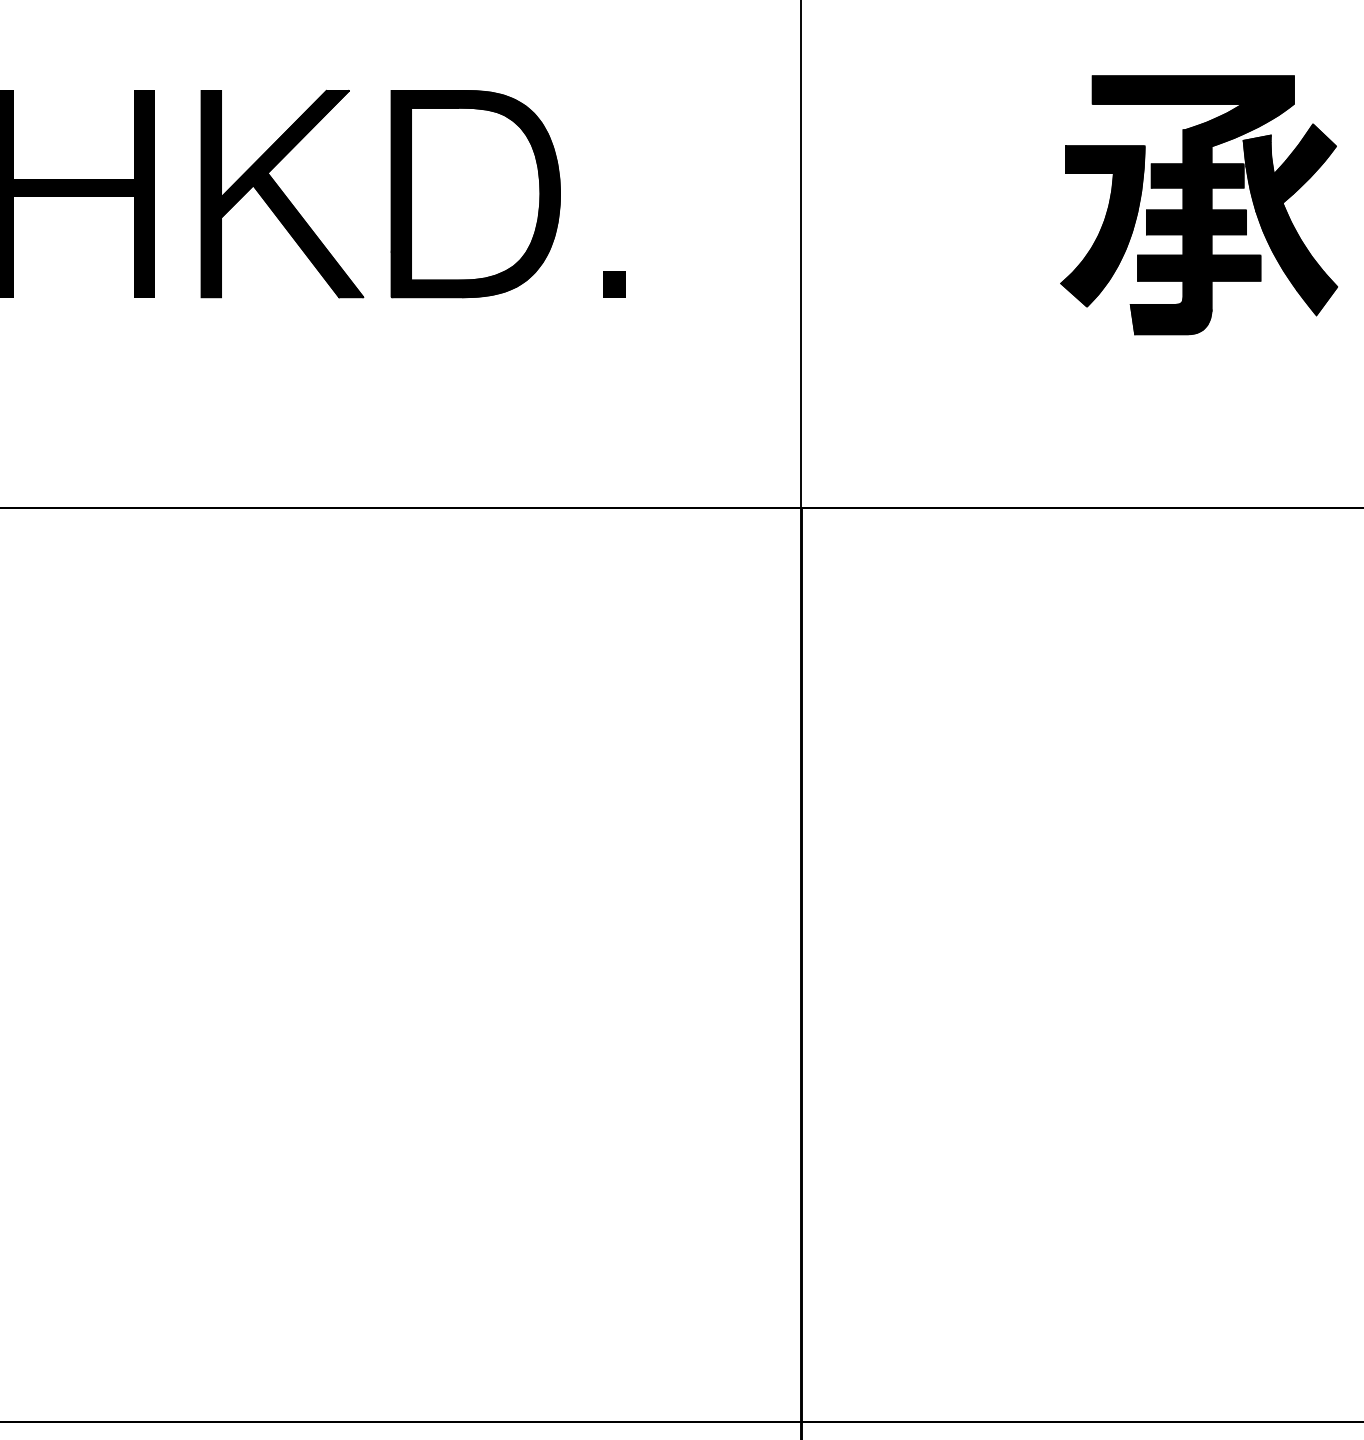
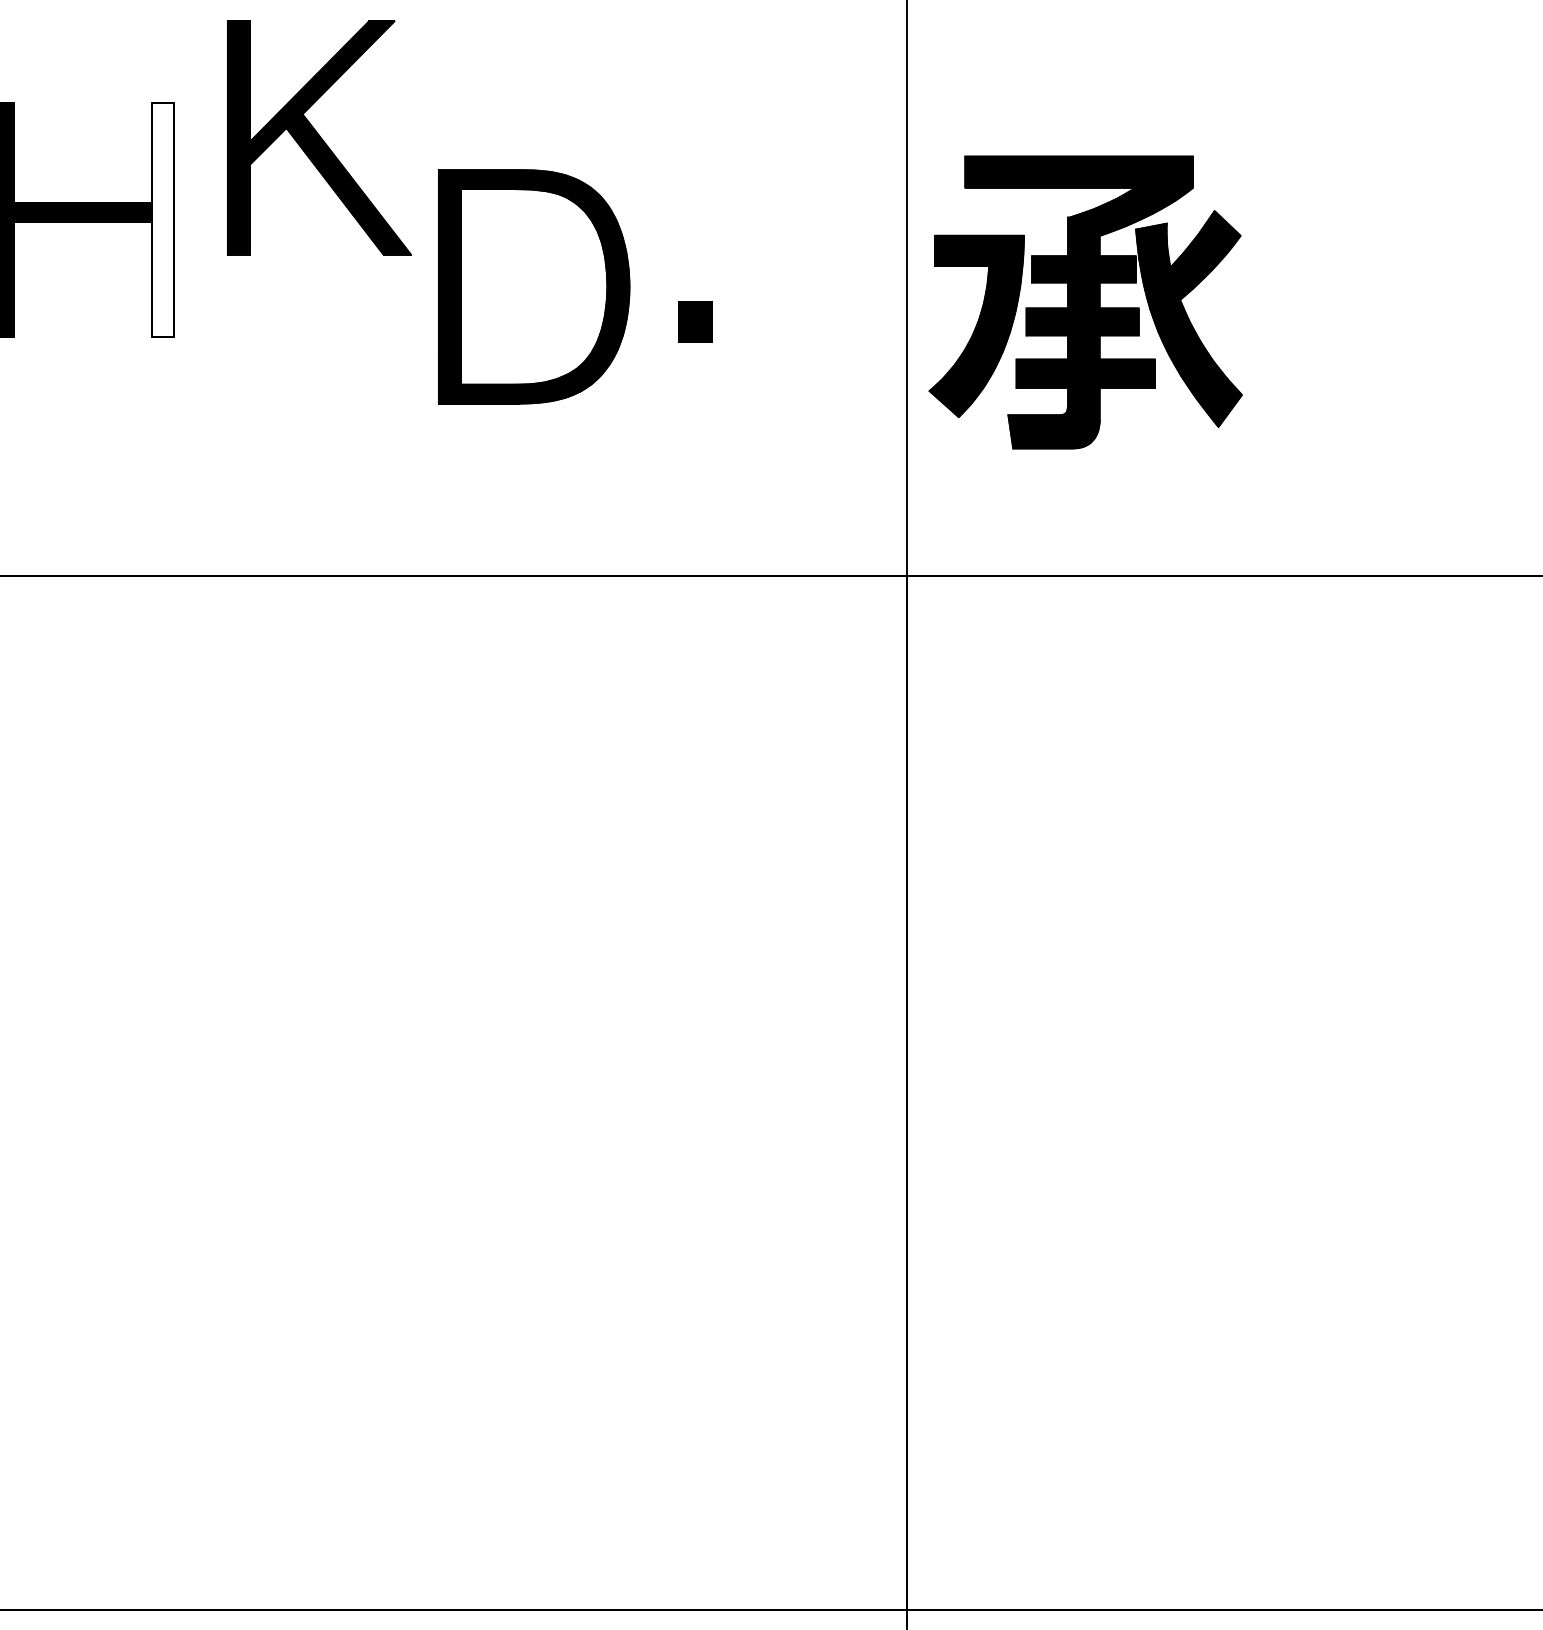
fill: (144, 193) -> (163, 219), removed
part: (282, 193) -> (319, 137), moved
part: (476, 193) -> (534, 286), moved
part: (1198, 205) -> (1085, 302), moved
part: (614, 284) -> (695, 322), size x1.4

